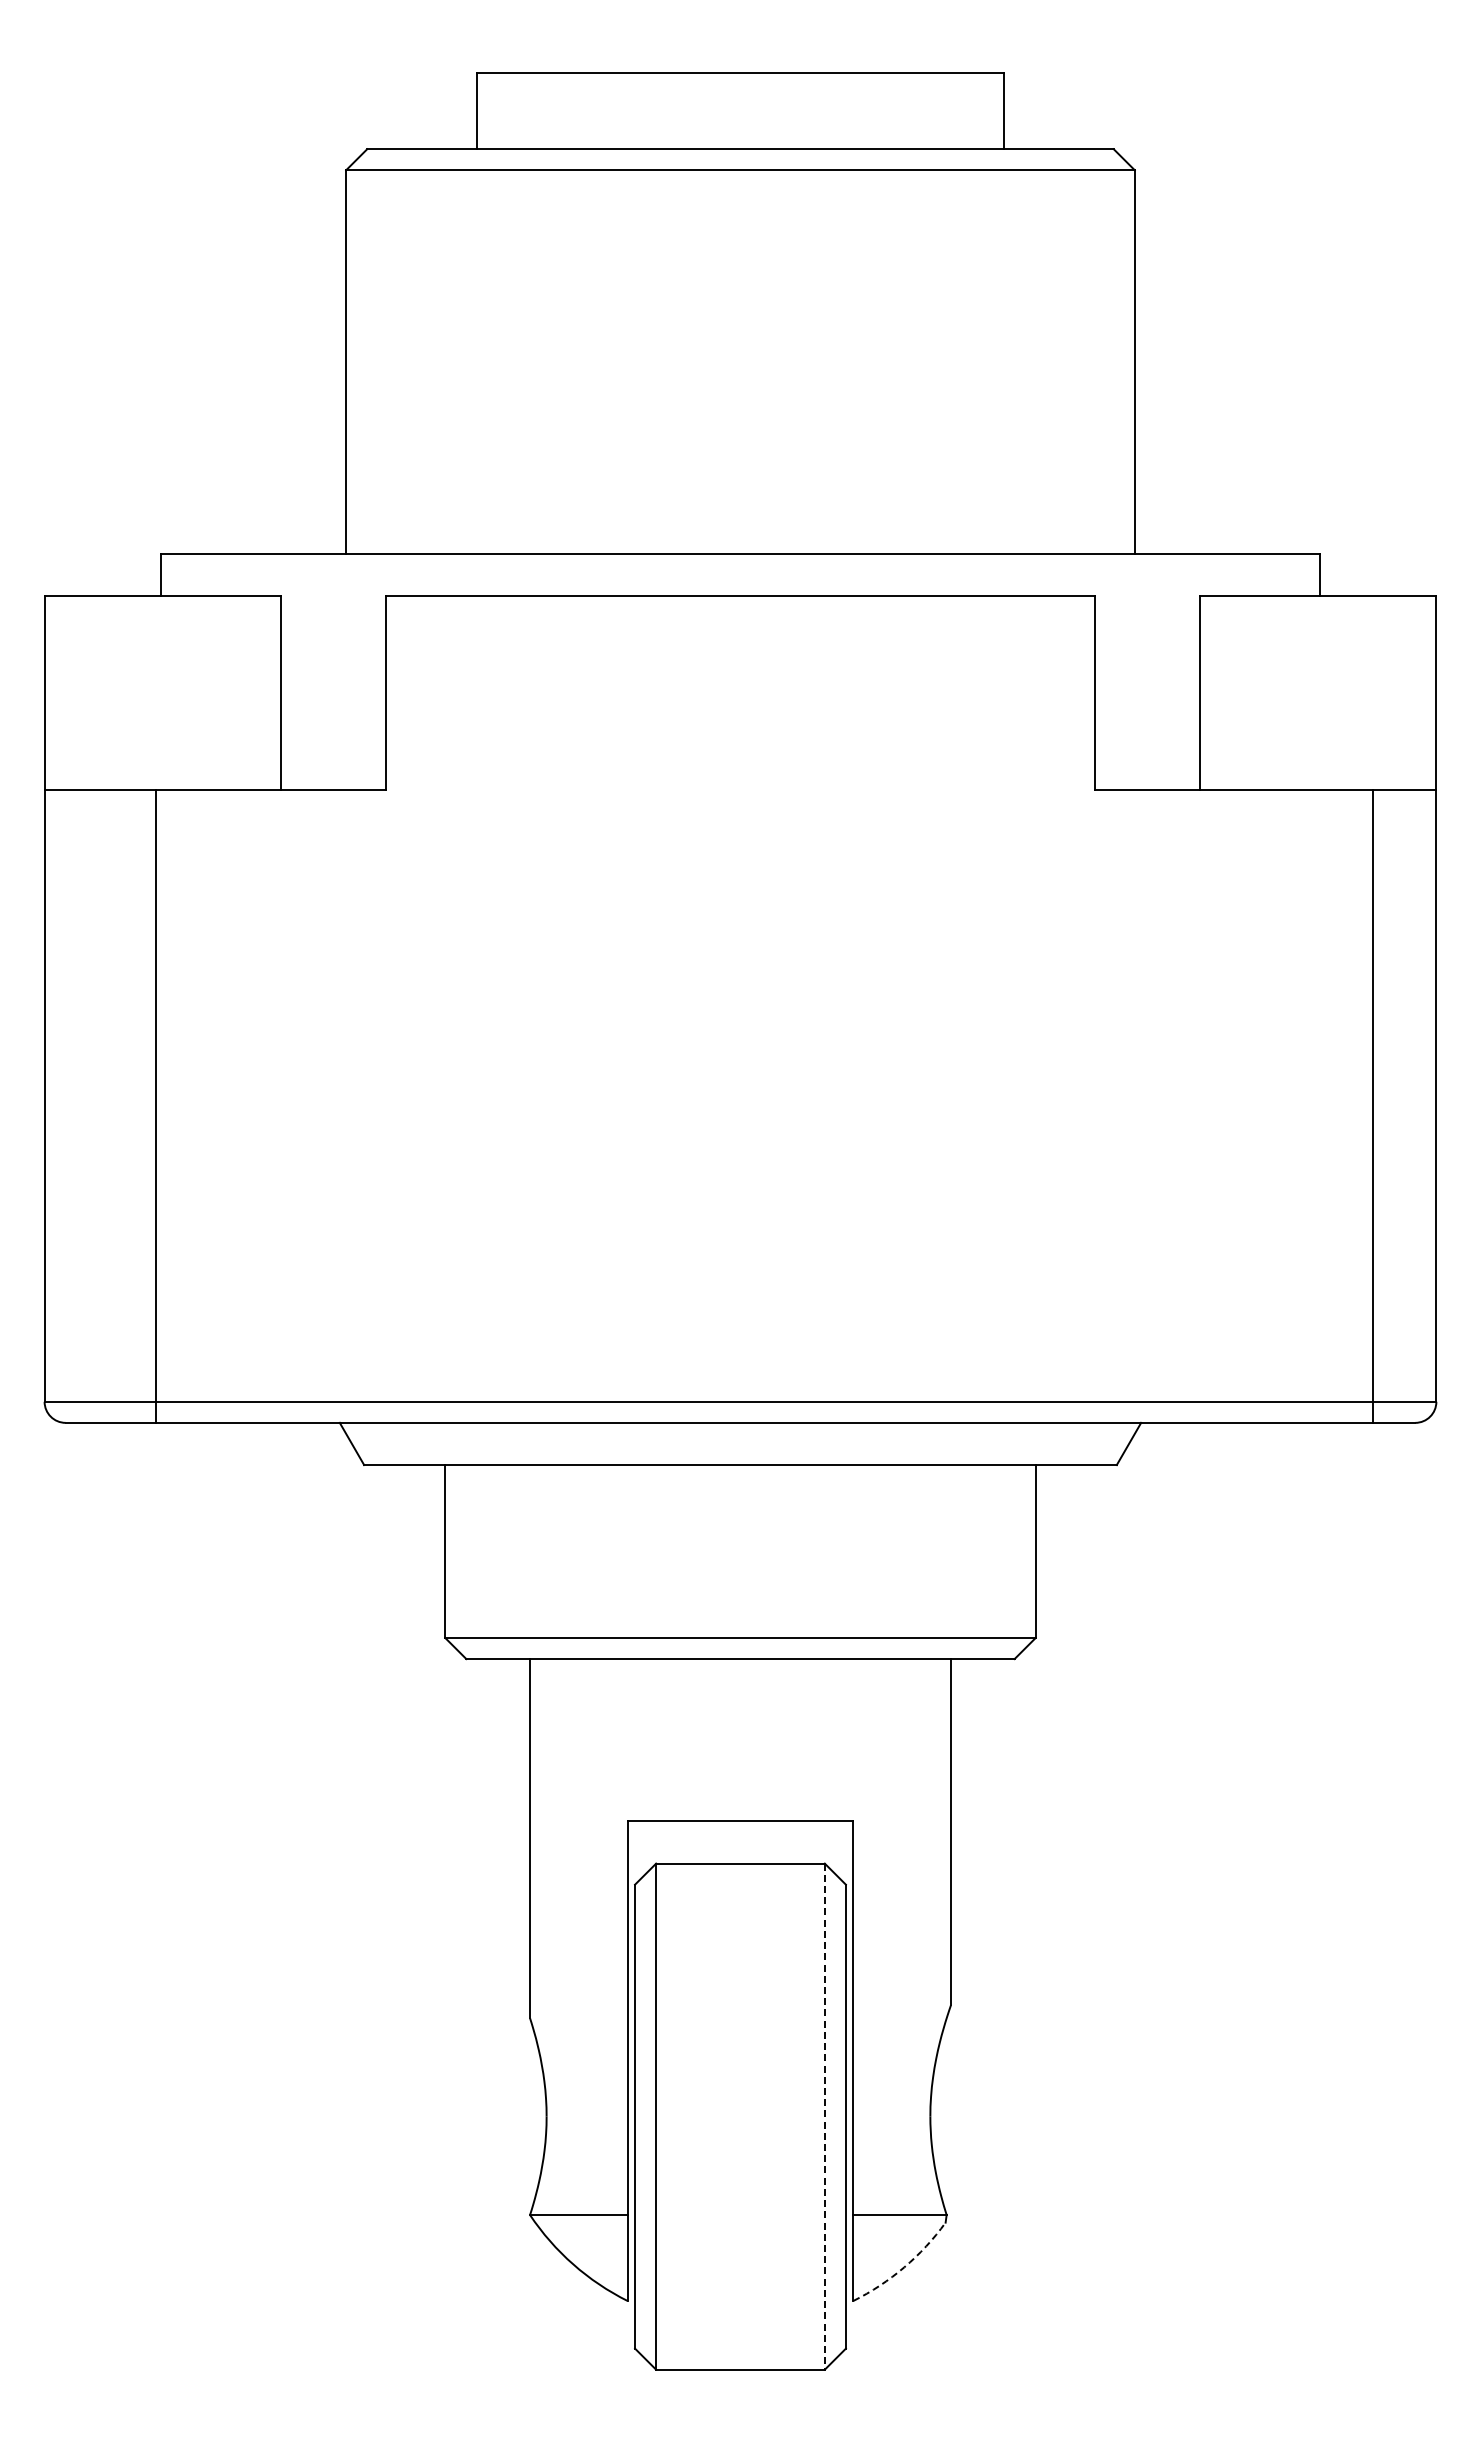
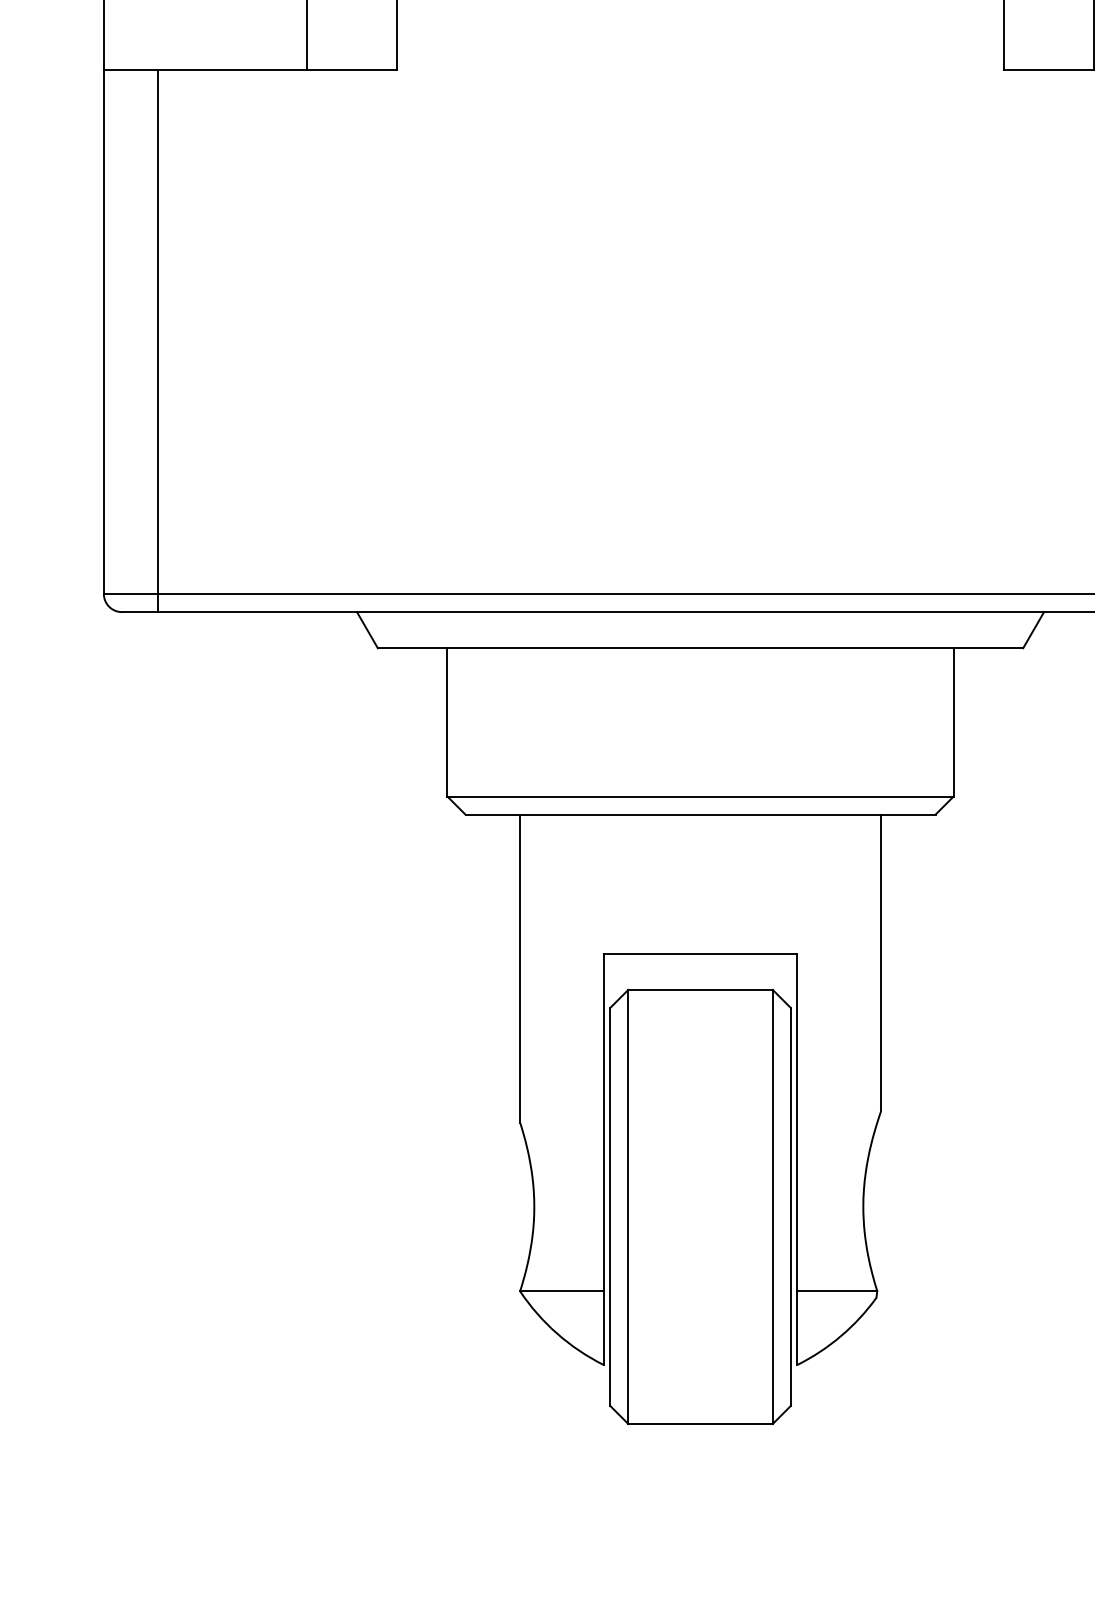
line: (155, 1106) -> (157, 340), moved
line: (824, 2117) -> (772, 1207), dashed -> solid
arc: (904, 2267) -> (841, 1336), dashed -> solid

